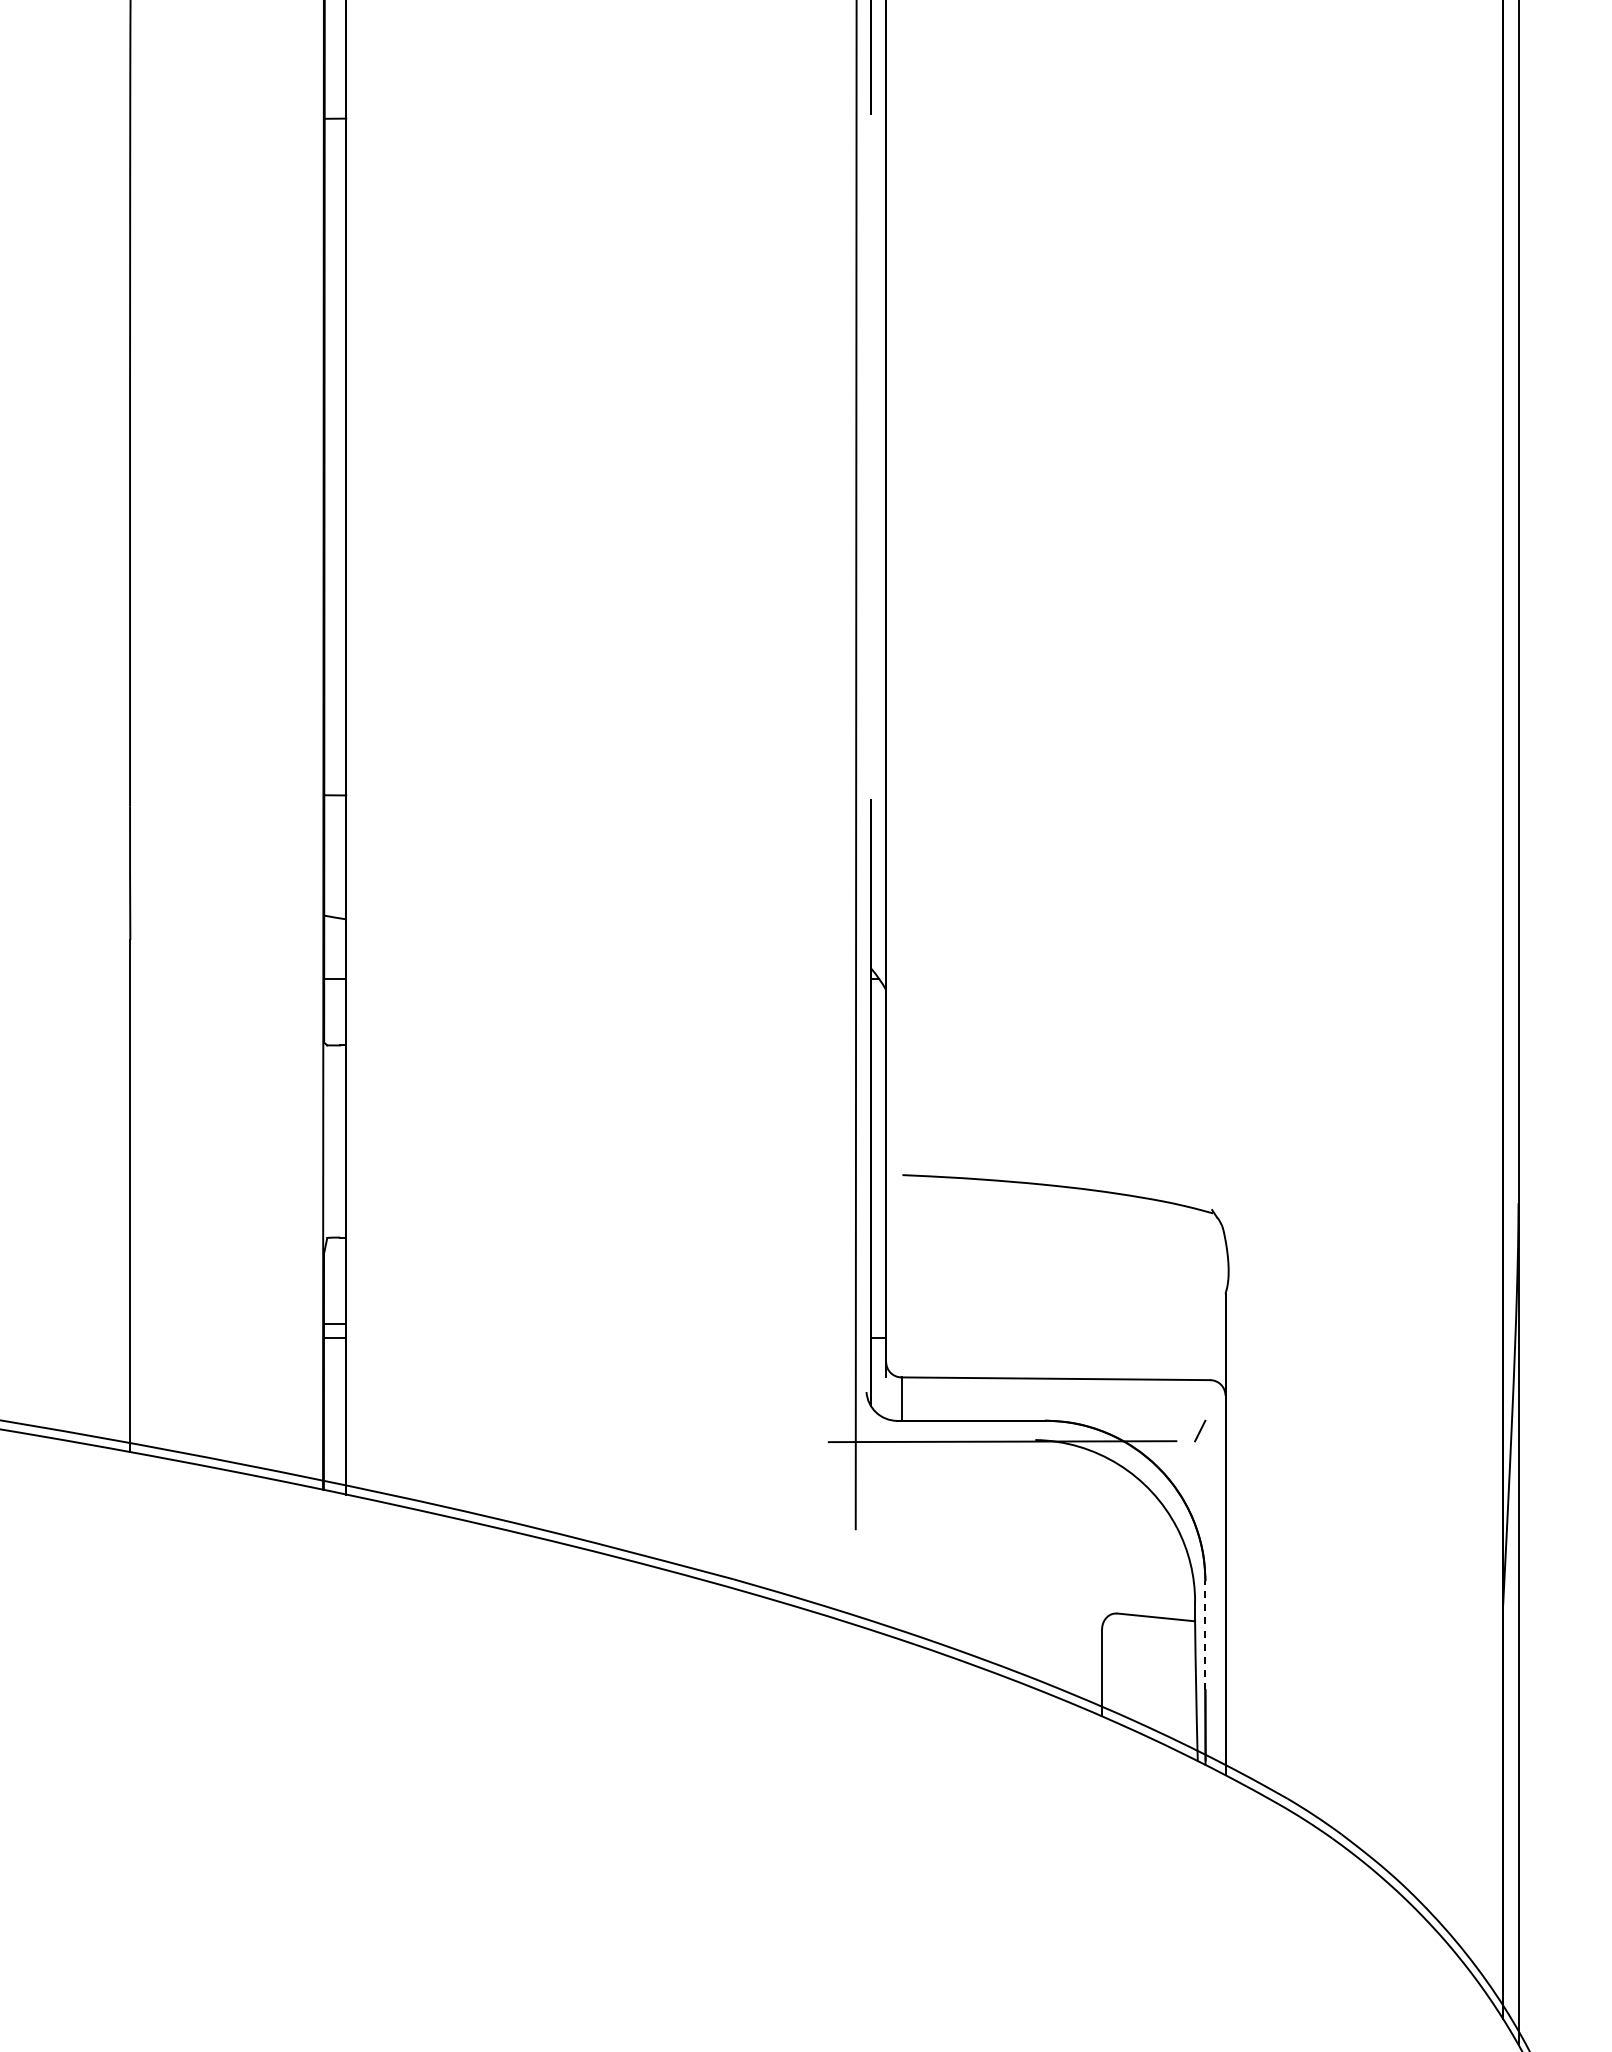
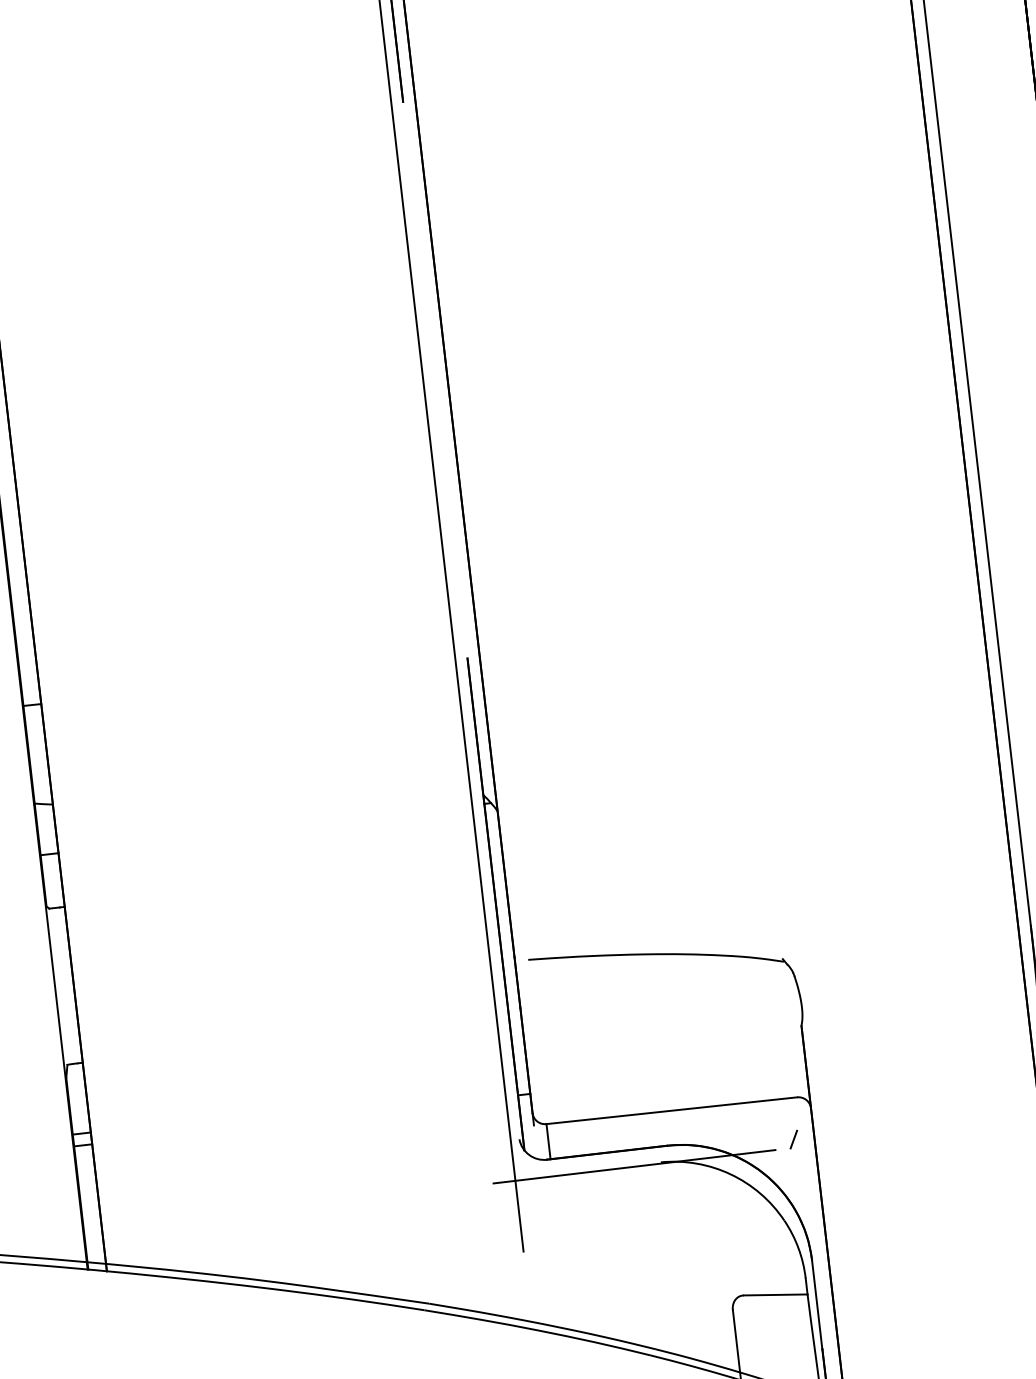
line: (1205, 1635) -> (817, 1304), dashed -> solid

